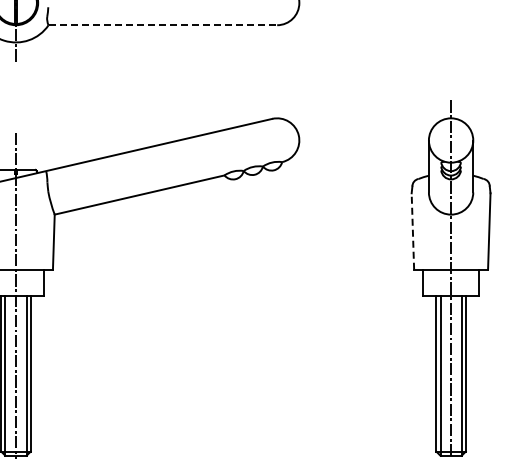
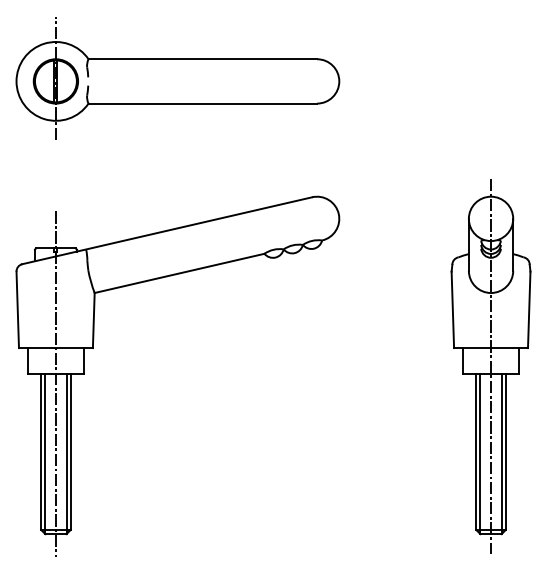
line: (163, 25) -> (203, 103), dashed -> solid
line: (412, 231) -> (452, 309), dashed -> solid

